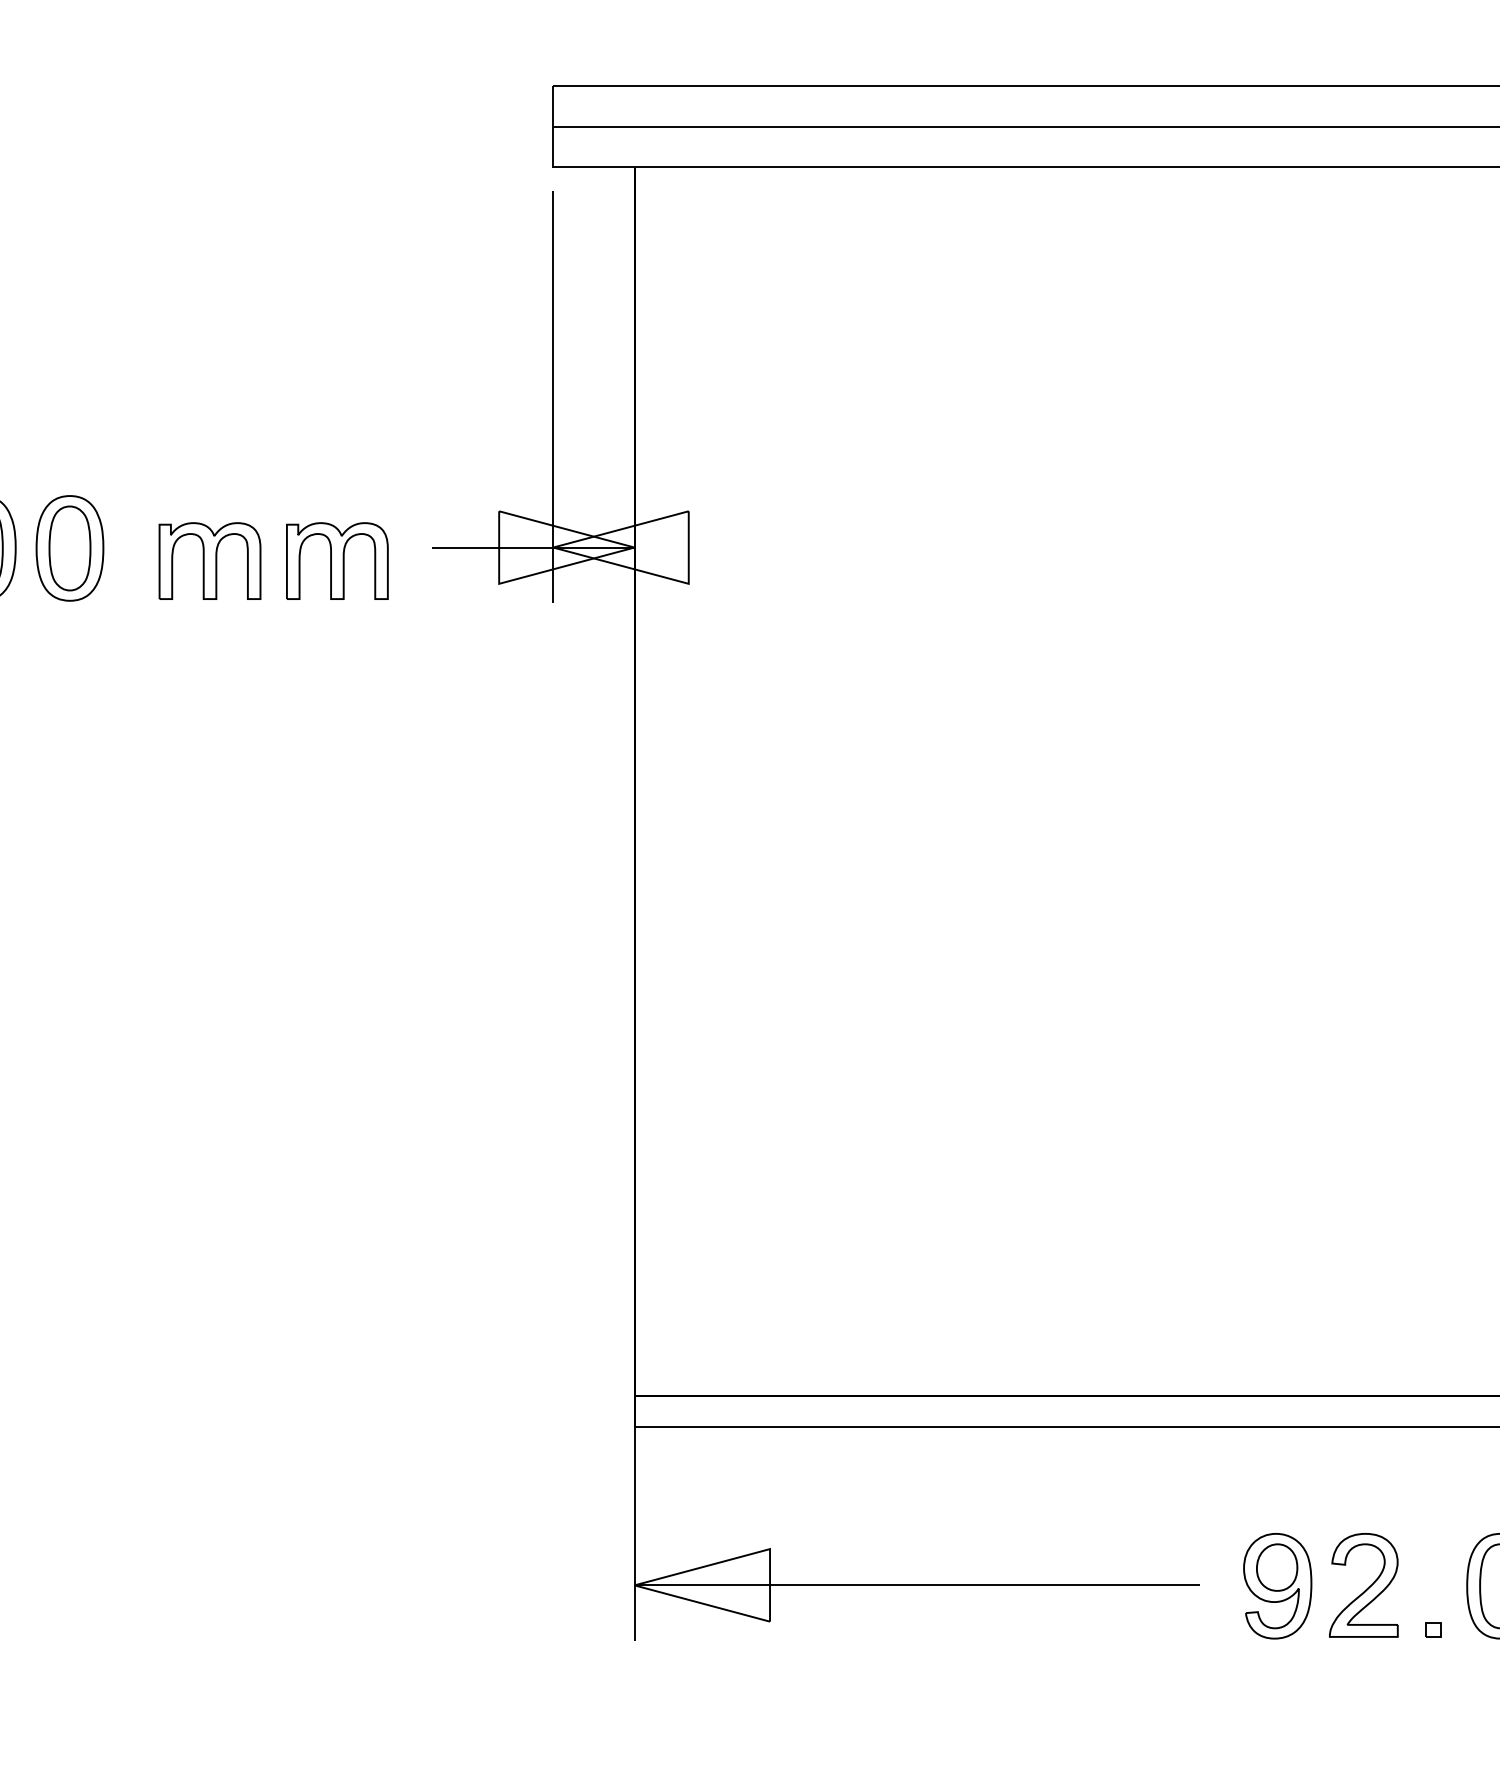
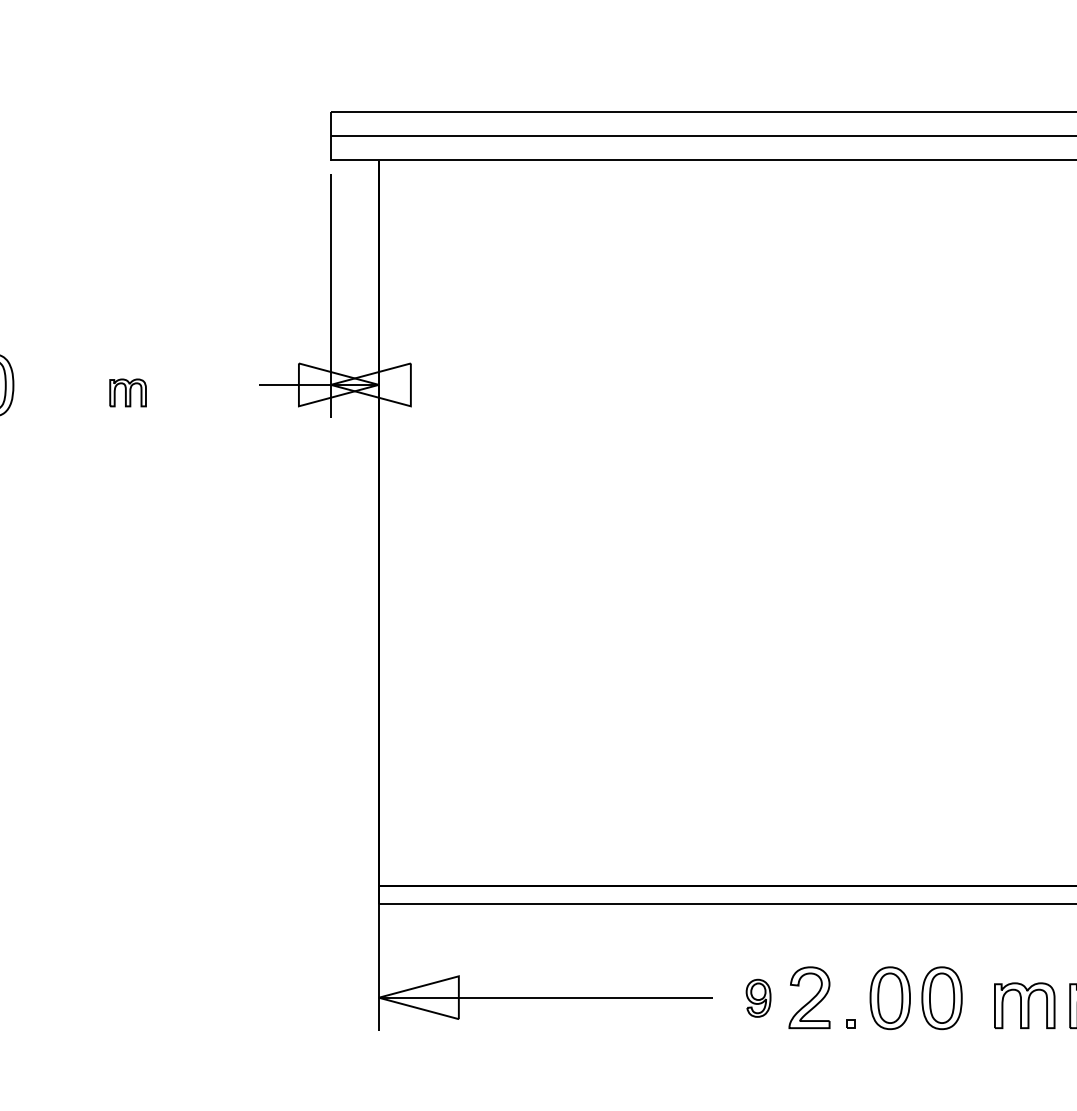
part: (70, 548) -> (45, 385), removed
part: (208, 560) -> (127, 392), size x0.6
part: (337, 560) -> (203, 392), removed
part: (1277, 1586) -> (758, 998), size x0.6

